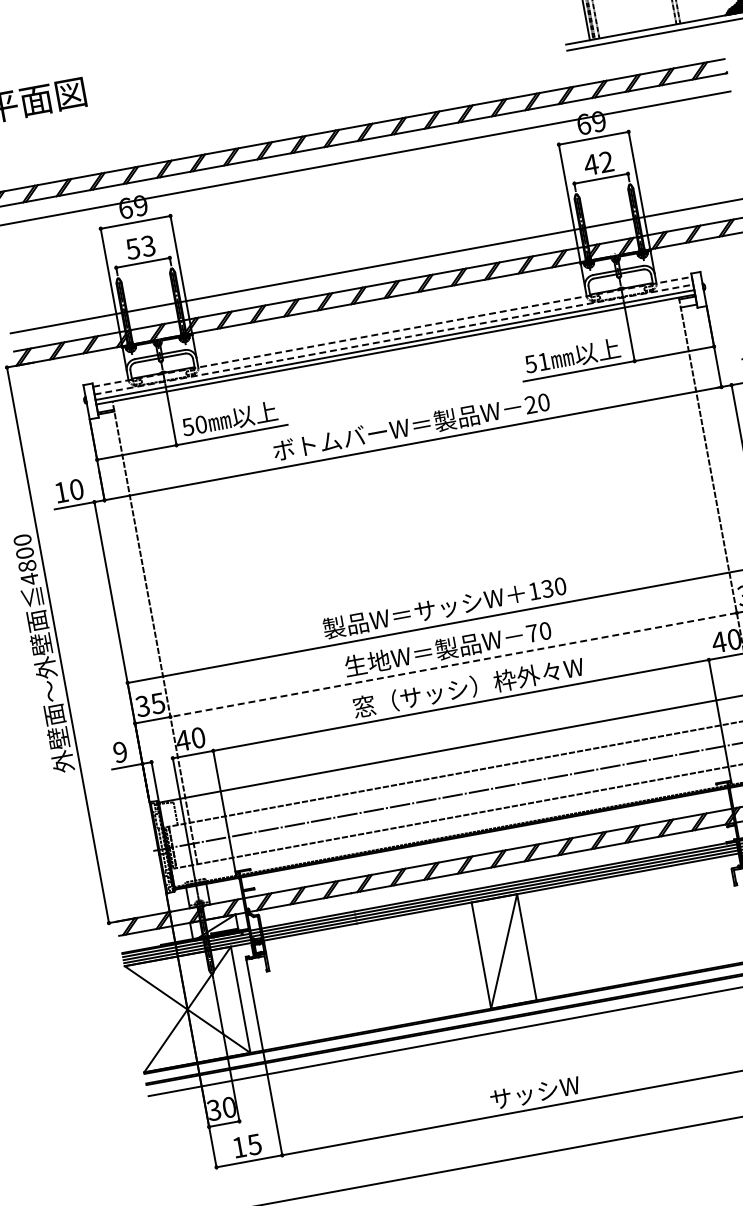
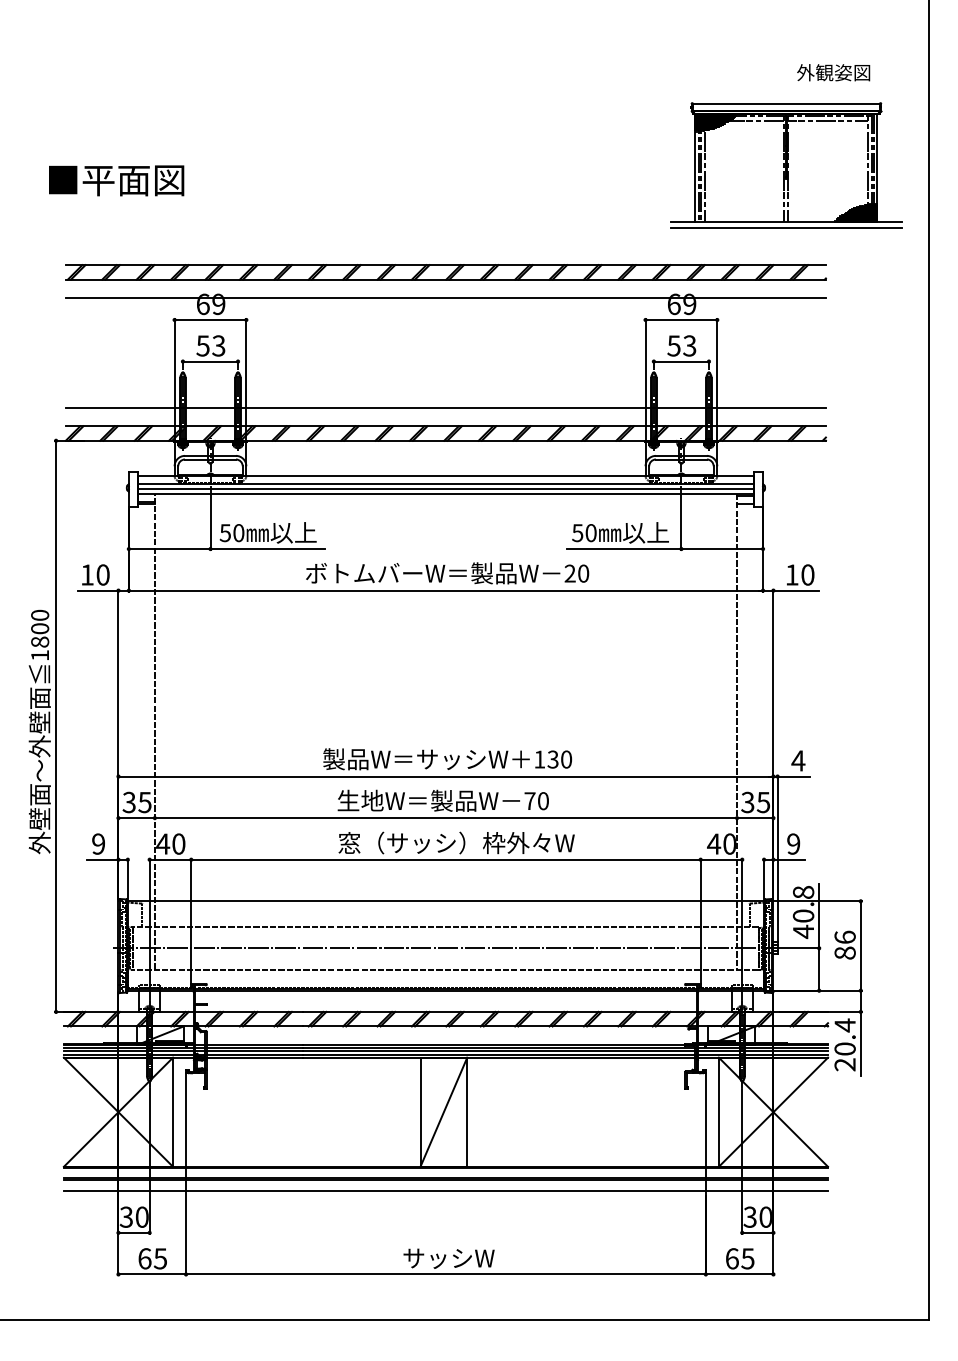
text: (598, 163) -> (681, 345), 42 -> 53
line: (392, 331) -> (445, 475), dashed -> solid
line: (393, 339) -> (445, 483), dashed -> solid
text: (543, 362) -> (590, 533), 51 -> 50
text: (29, 579) -> (39, 655), 4800 -> 1800
line: (453, 665) -> (445, 818), dashed -> solid
text: (239, 1147) -> (144, 1258), 15 -> 65

